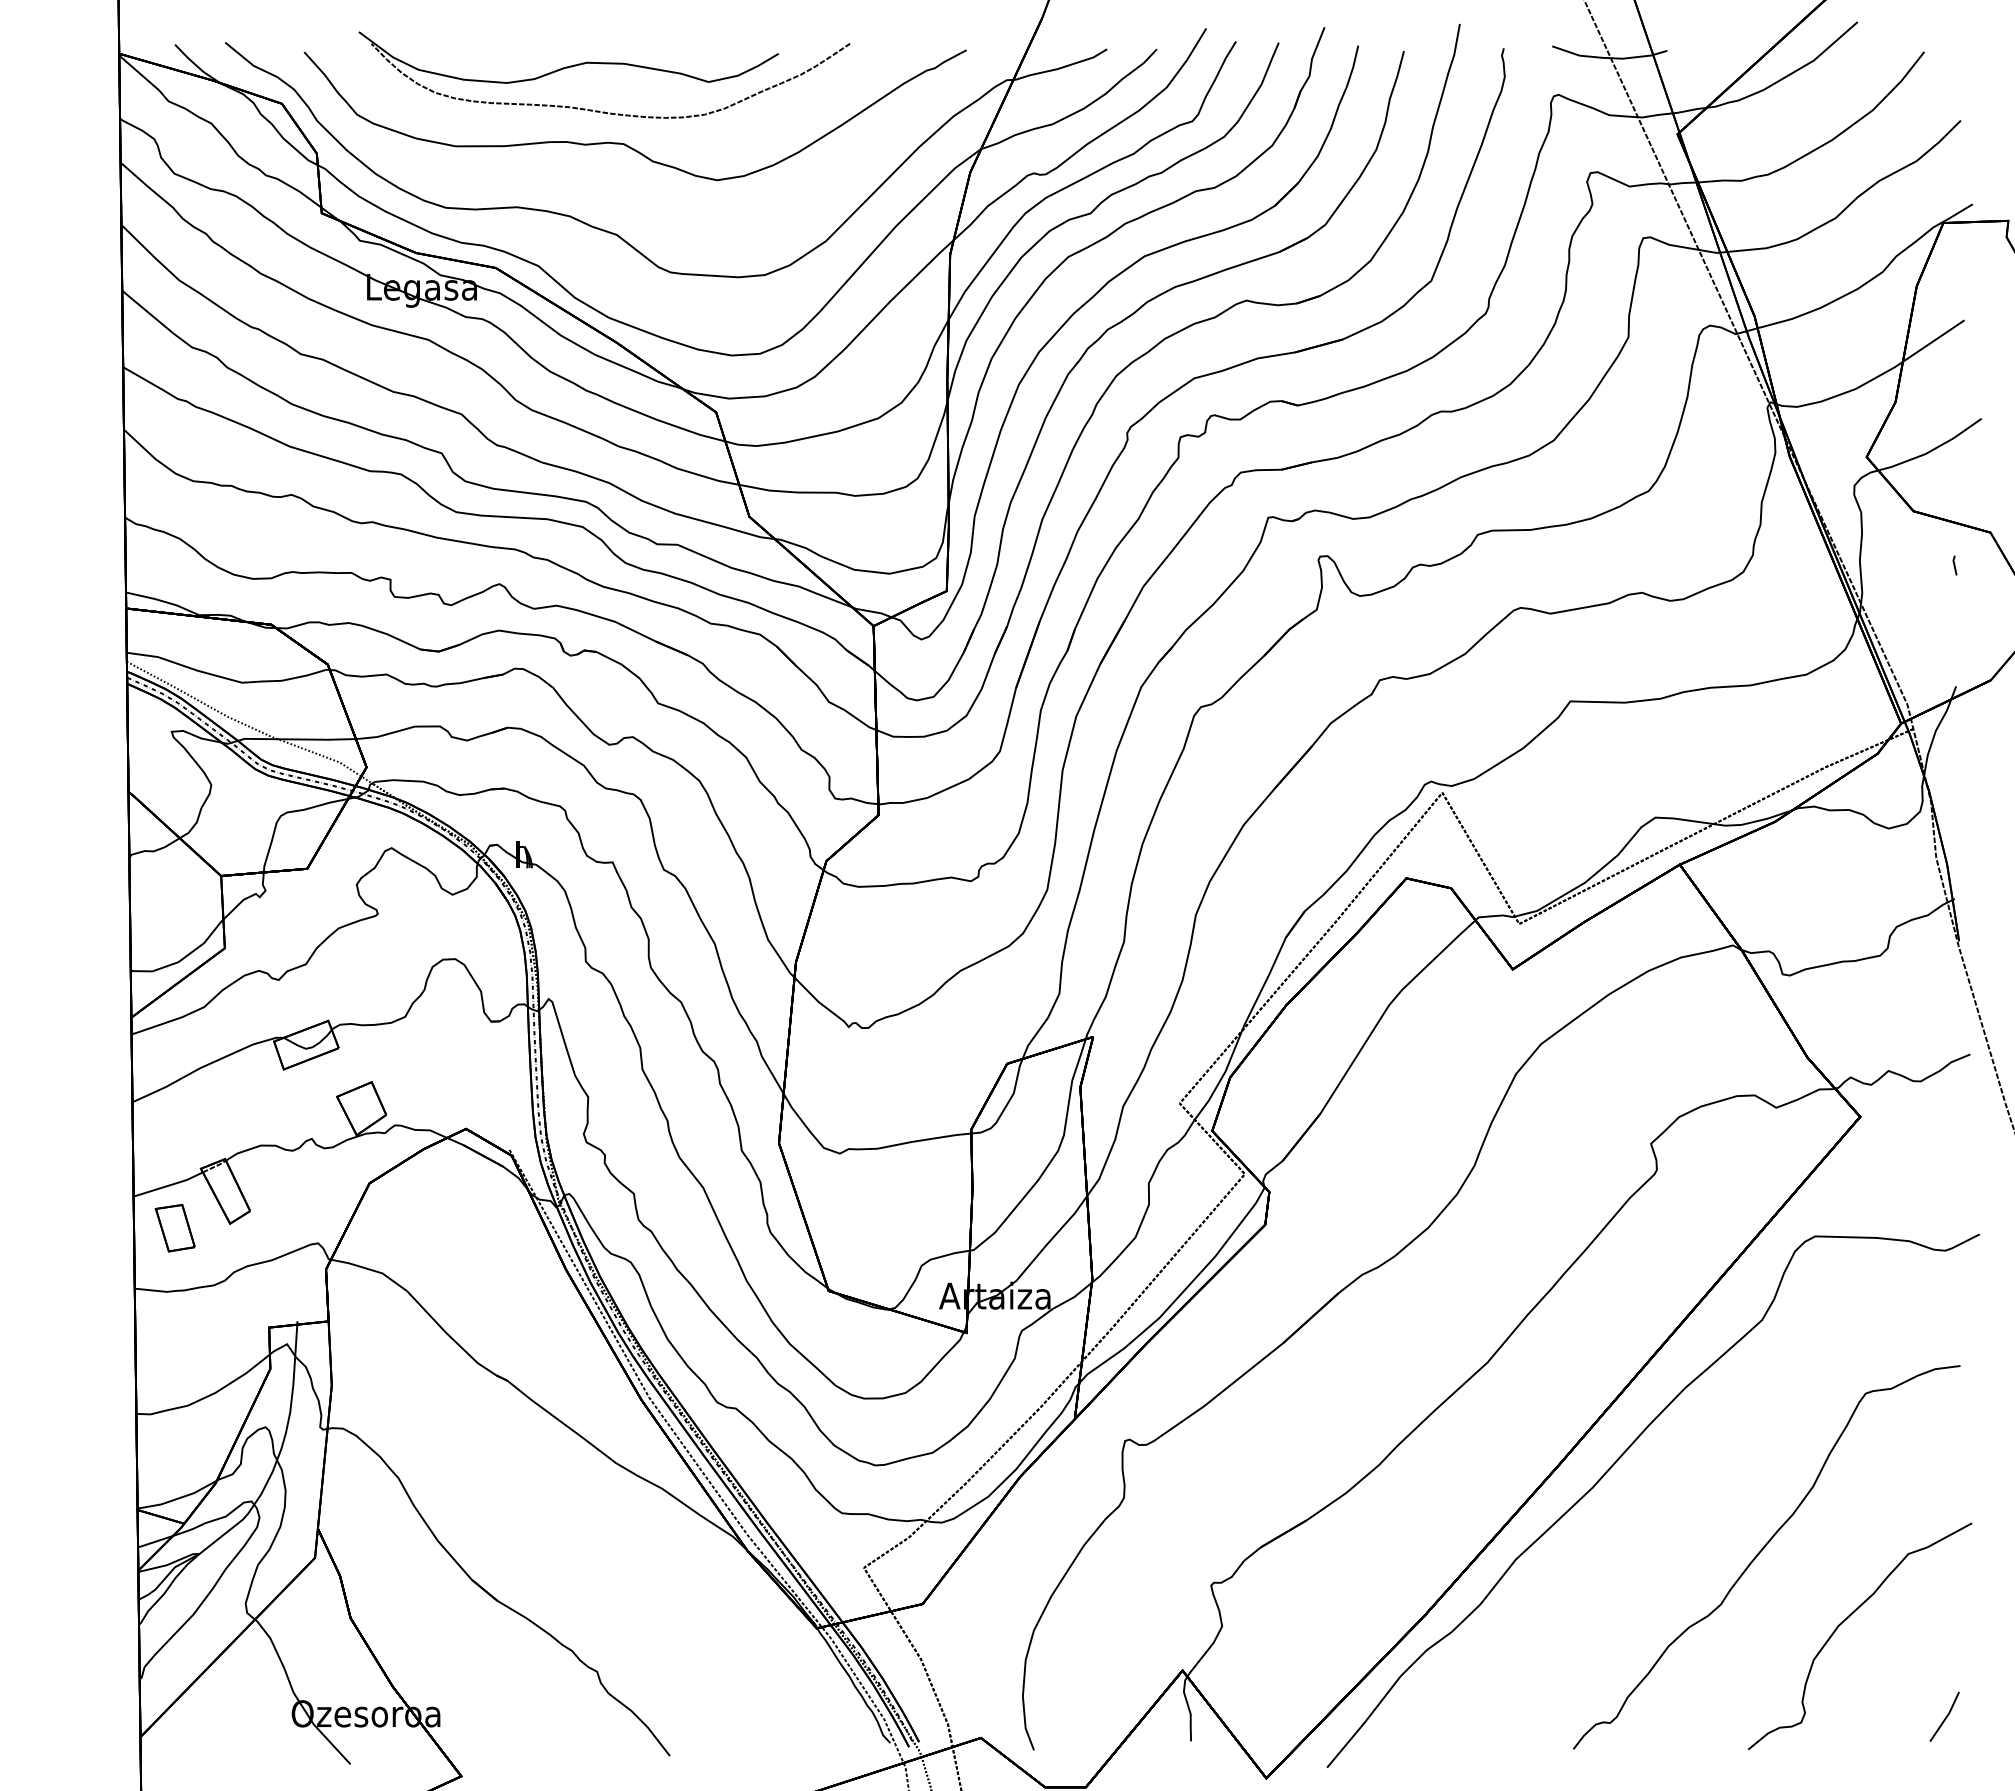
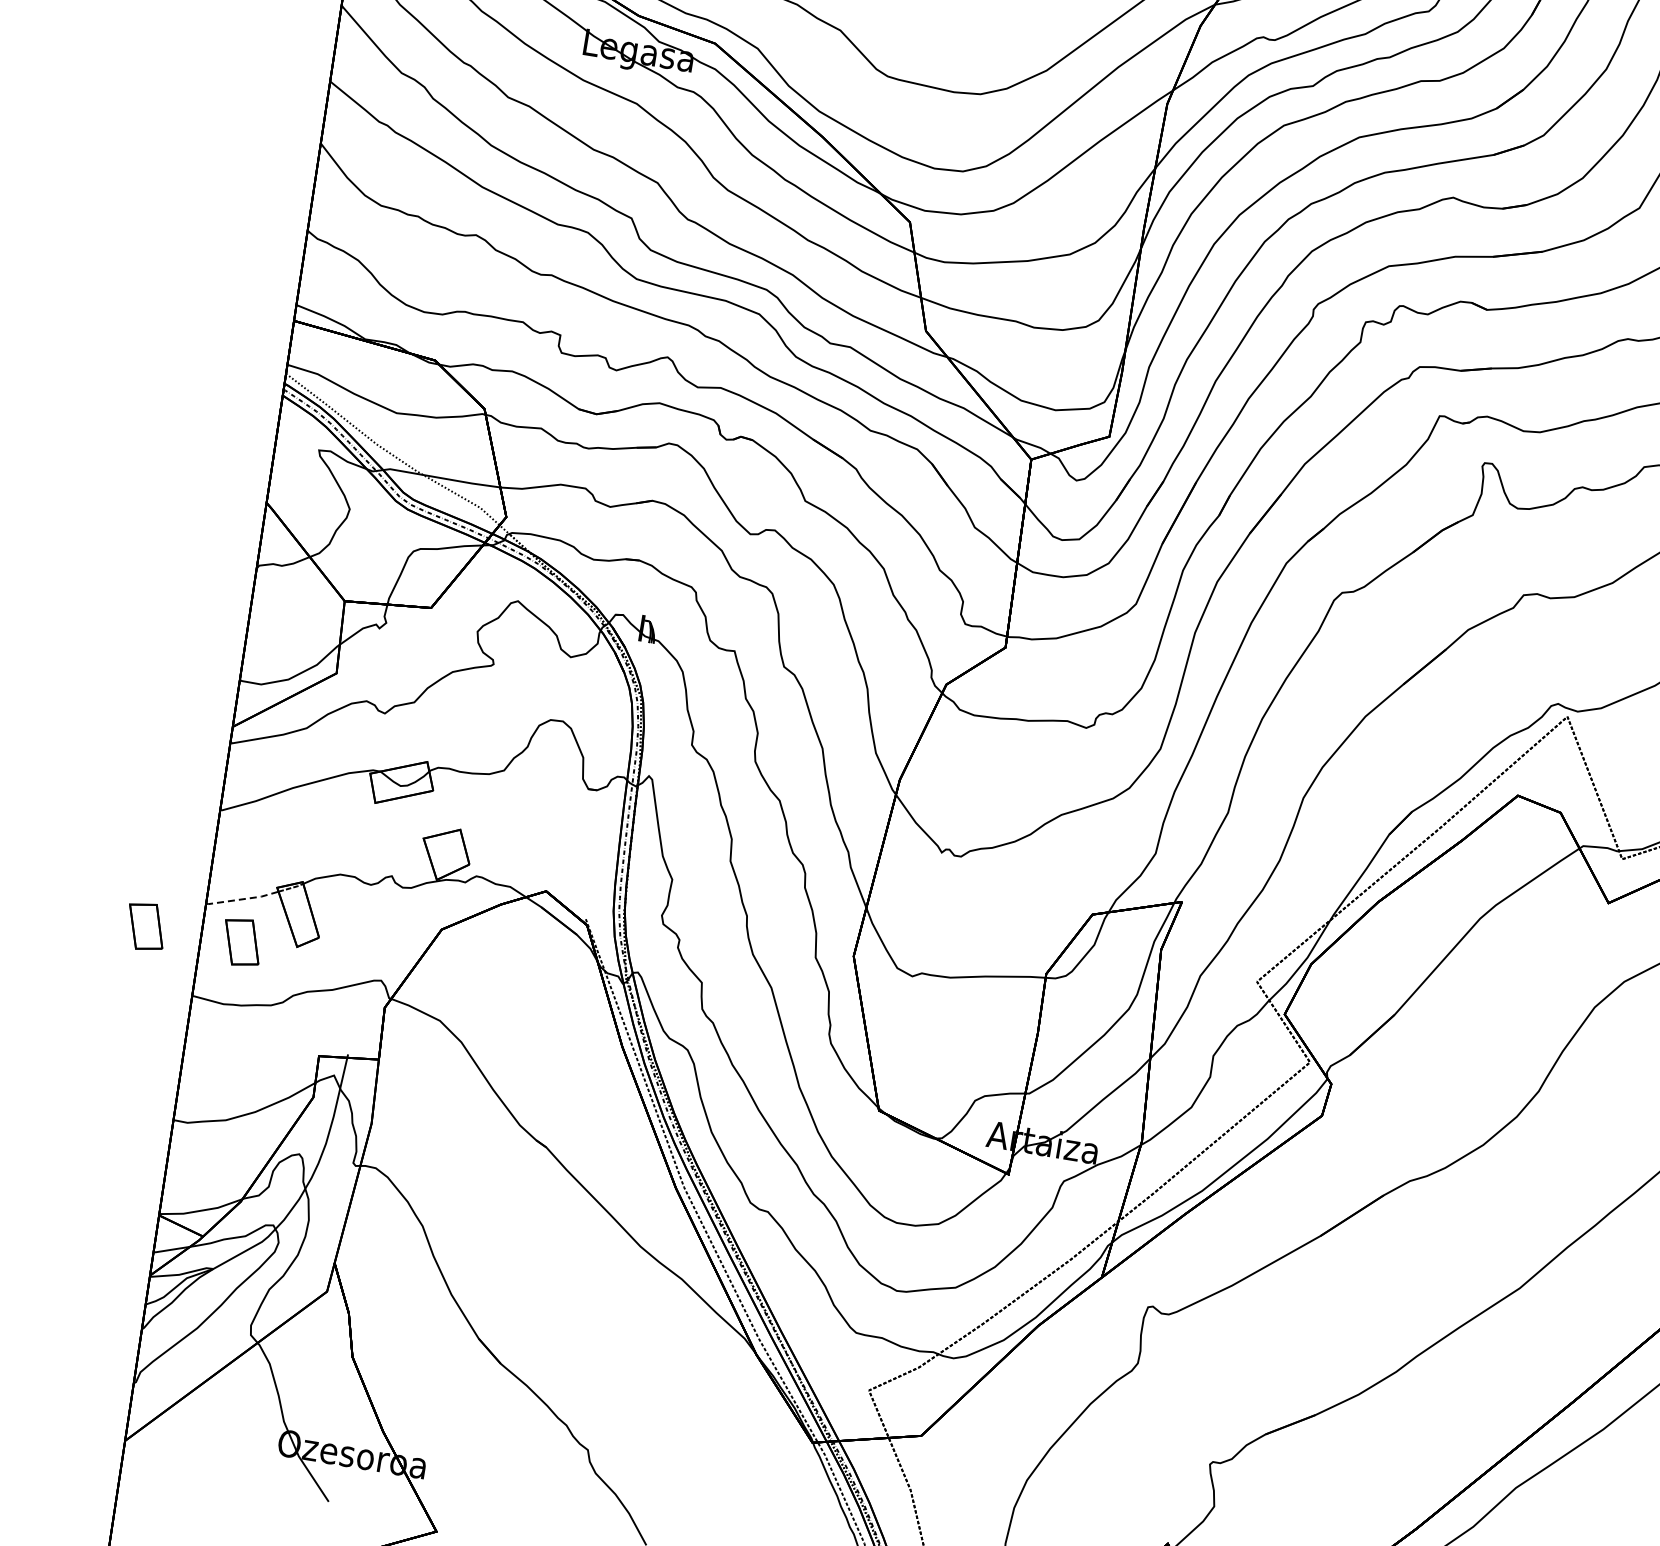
line: (168, 1185) -> (242, 899), solid -> dashed
part: (77, 1228) -> (145, 926), added

